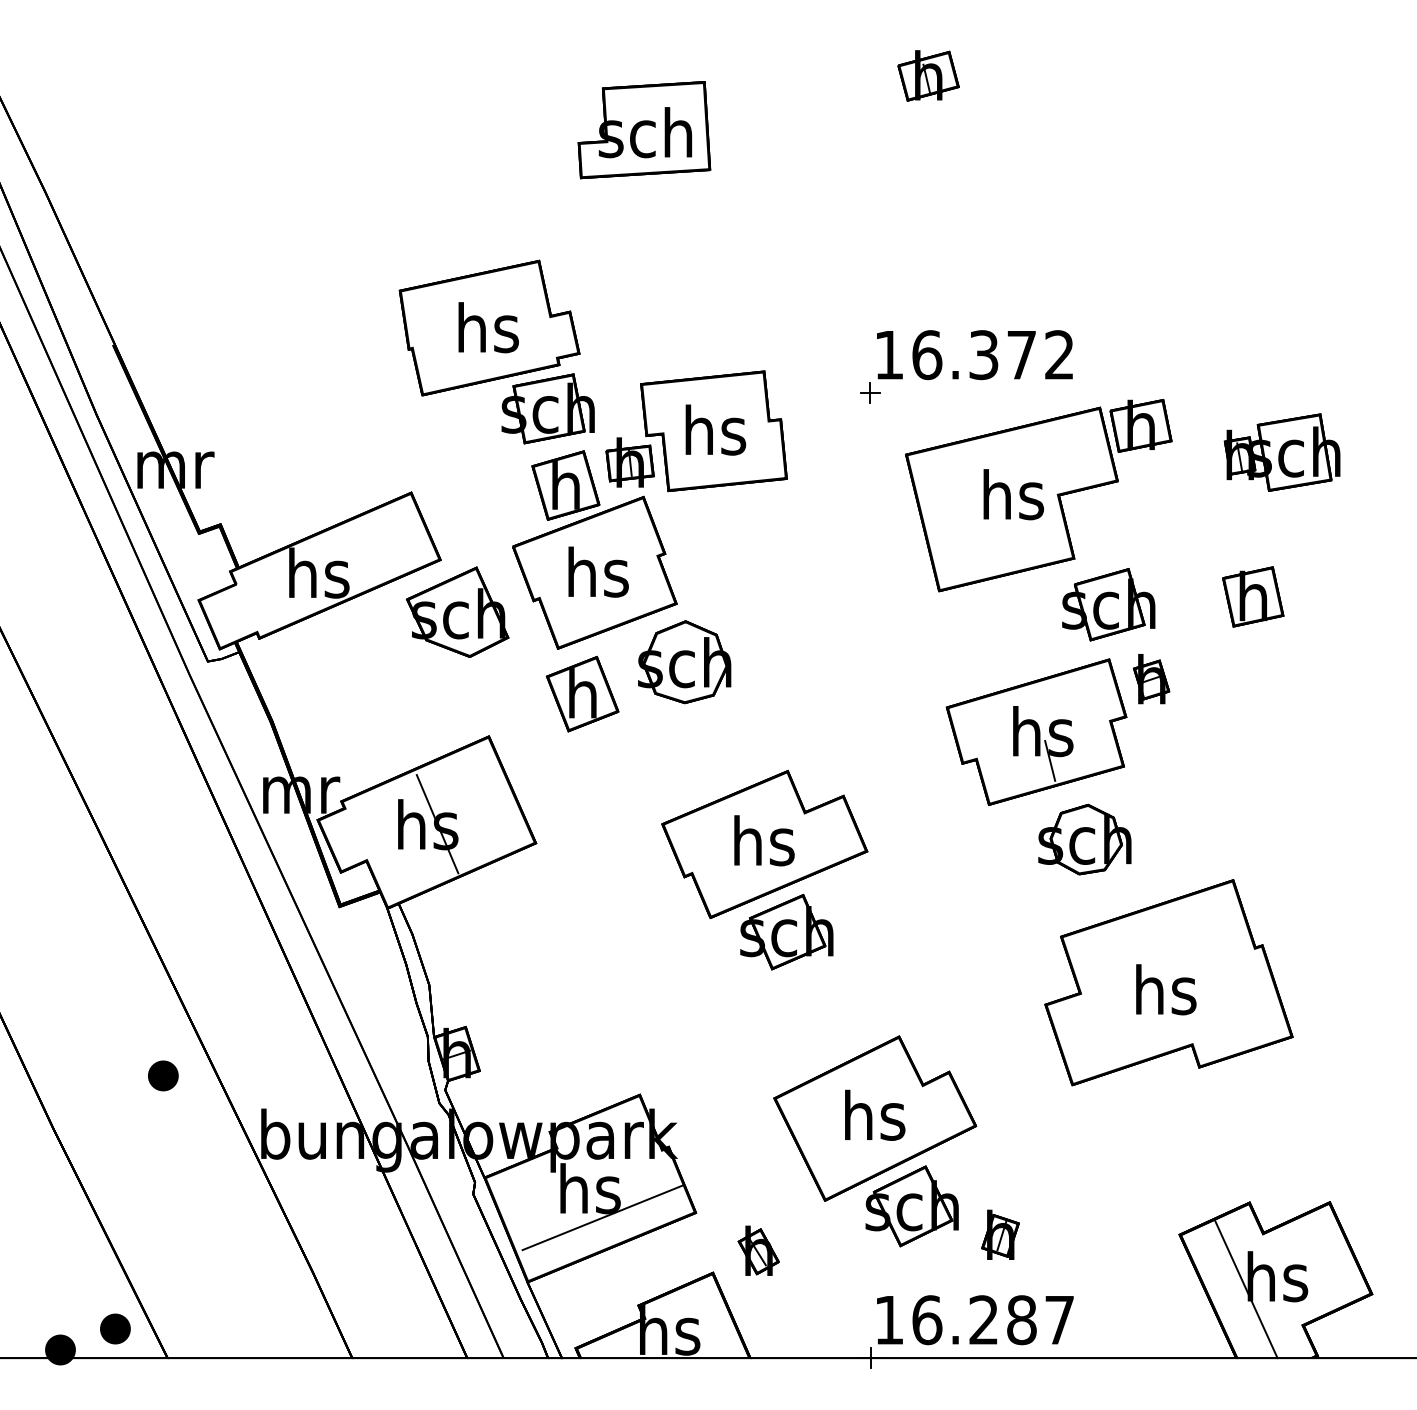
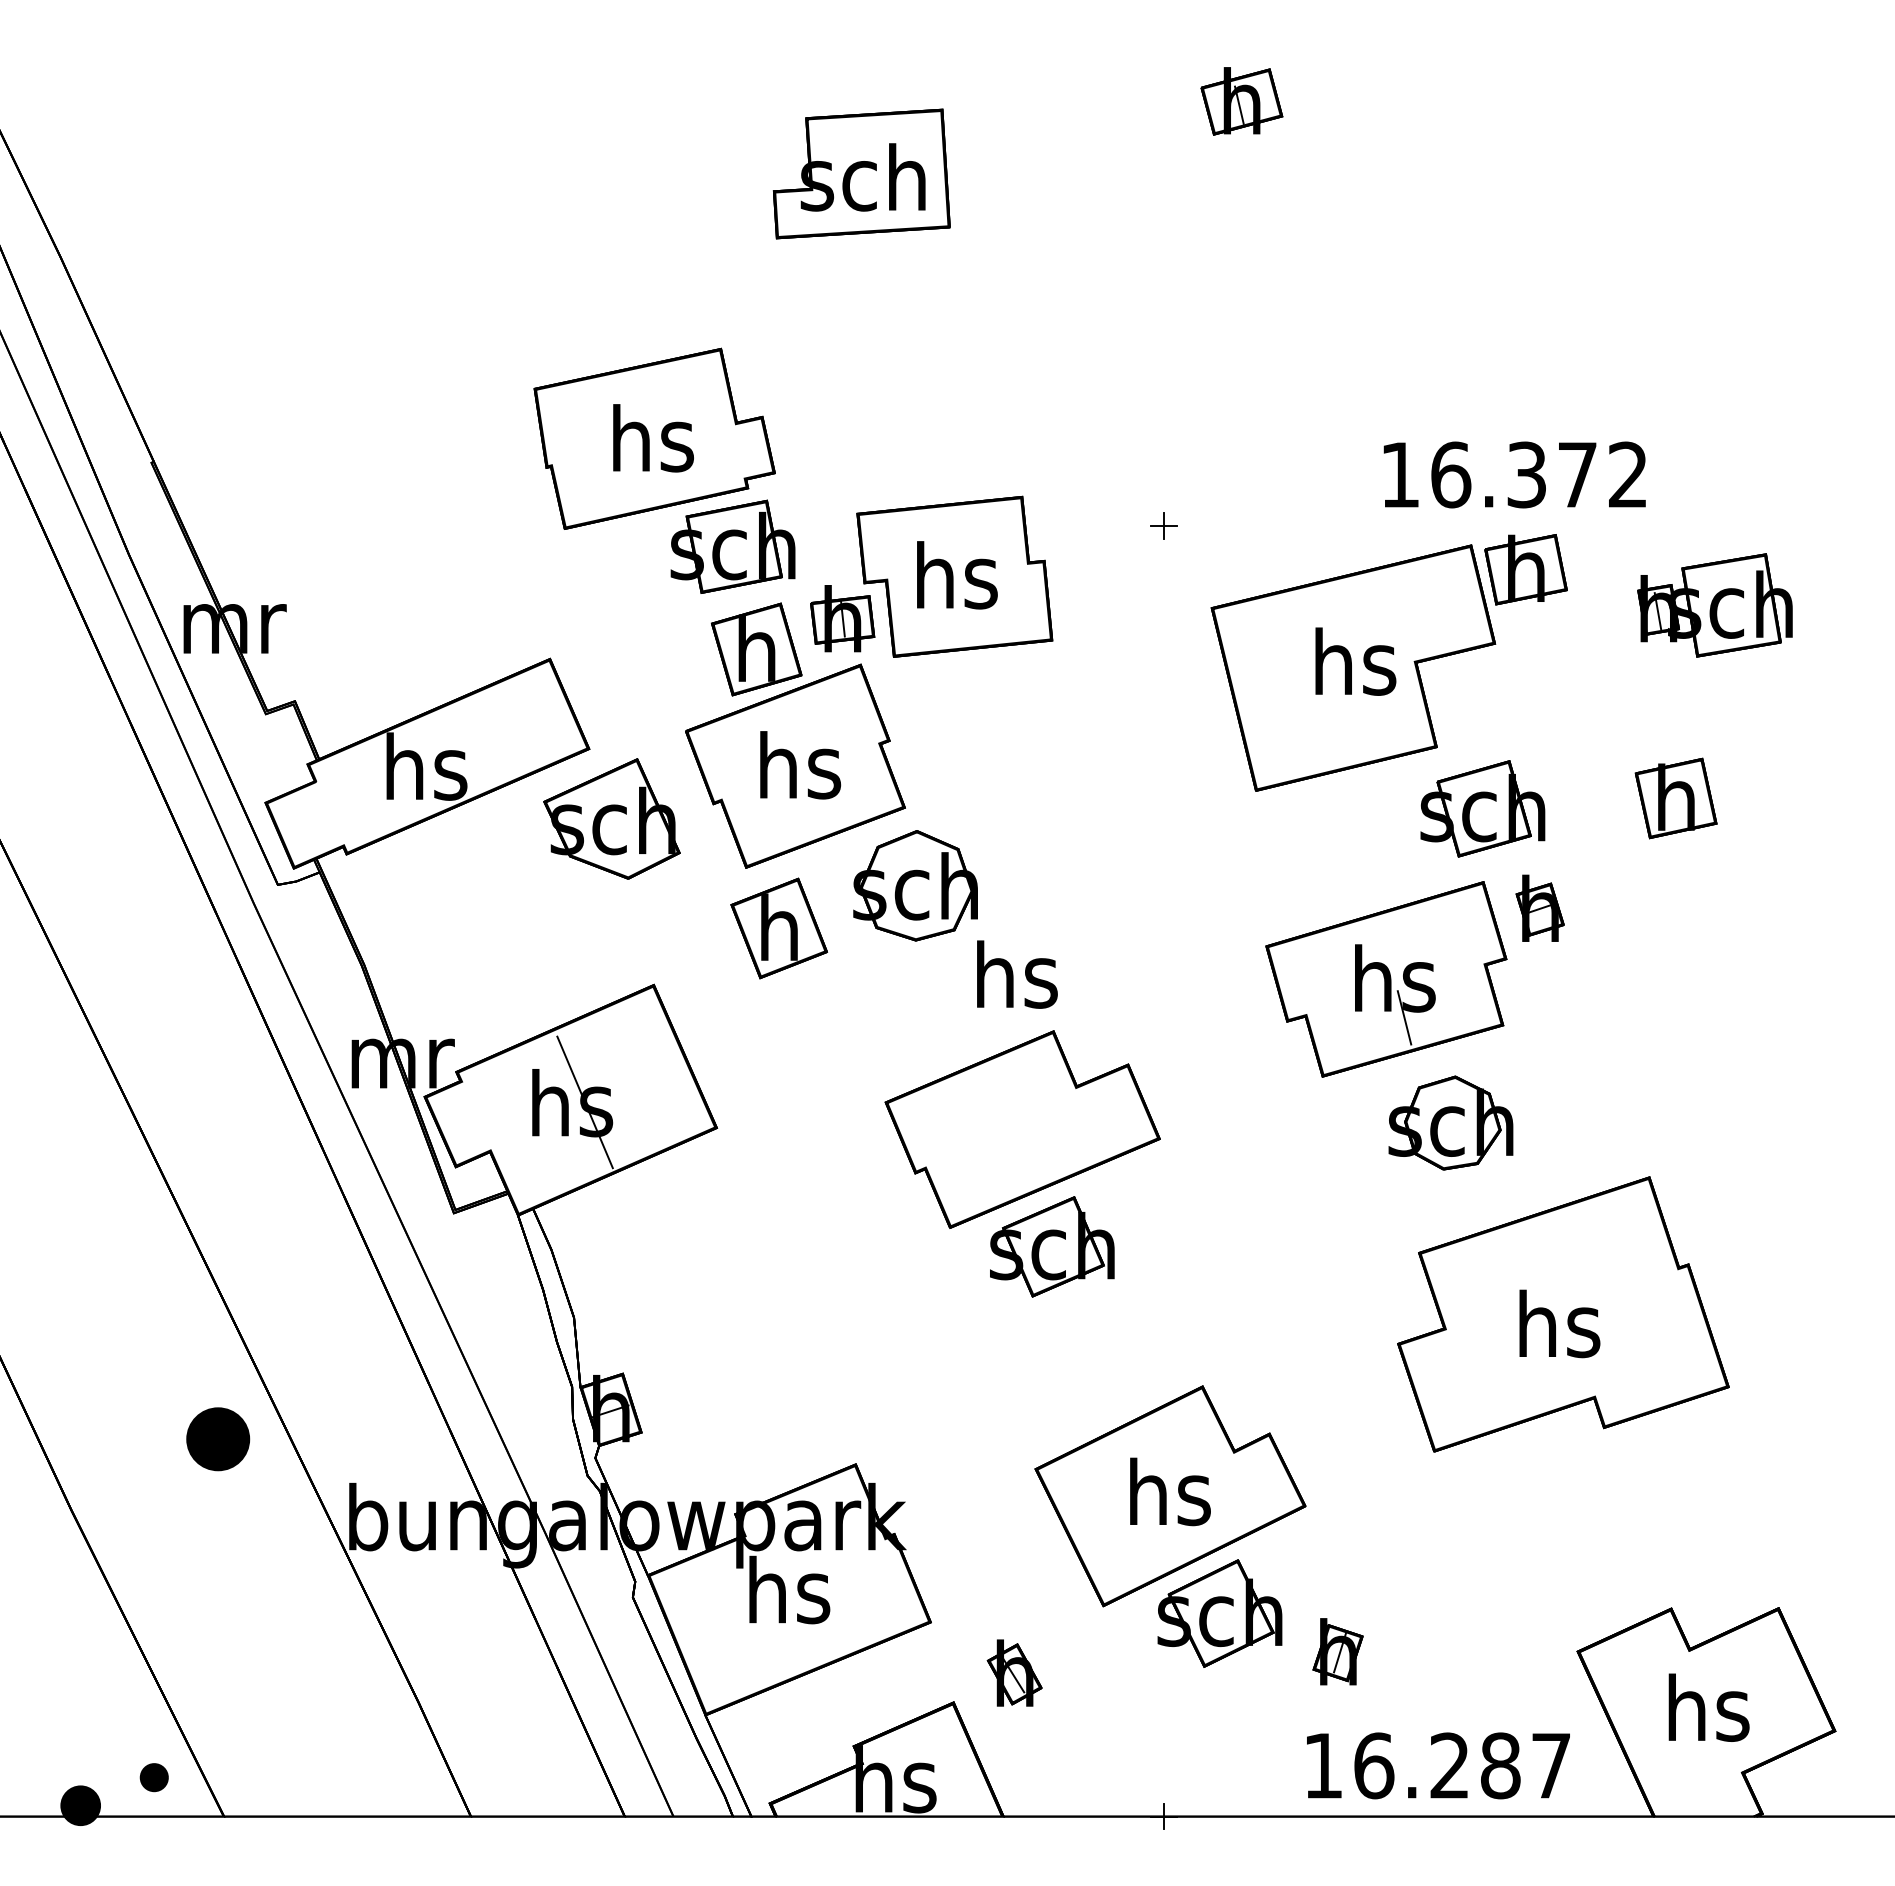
text: (974, 354) -> (1514, 474), moved
text: (764, 840) -> (1017, 974), moved
part: (163, 1075) -> (218, 1438), size x1.6
line: (602, 1217) -> (805, 1628), removed
line: (1246, 1289) -> (1666, 1724), removed
text: (975, 1319) -> (1438, 1765), moved
part: (115, 1328) -> (154, 1777), size x0.7

